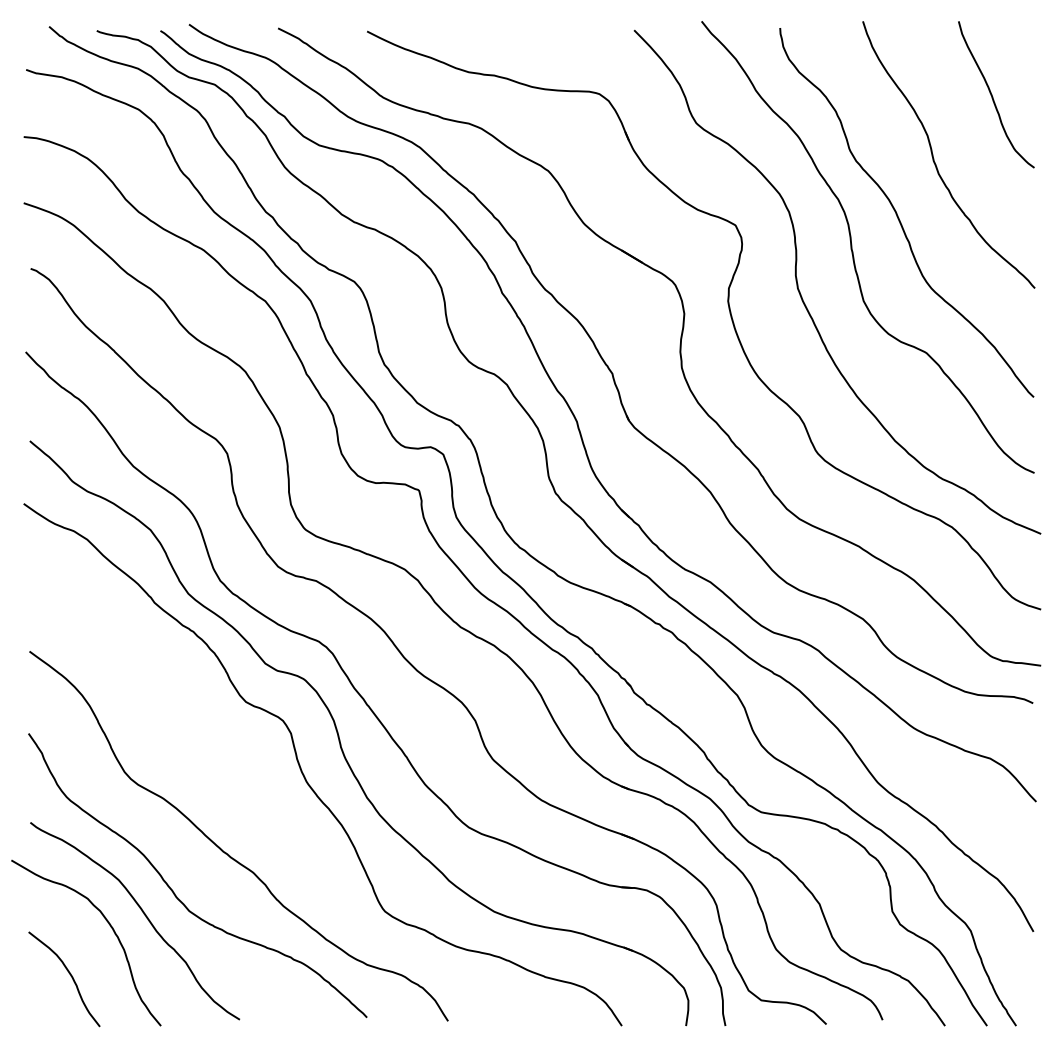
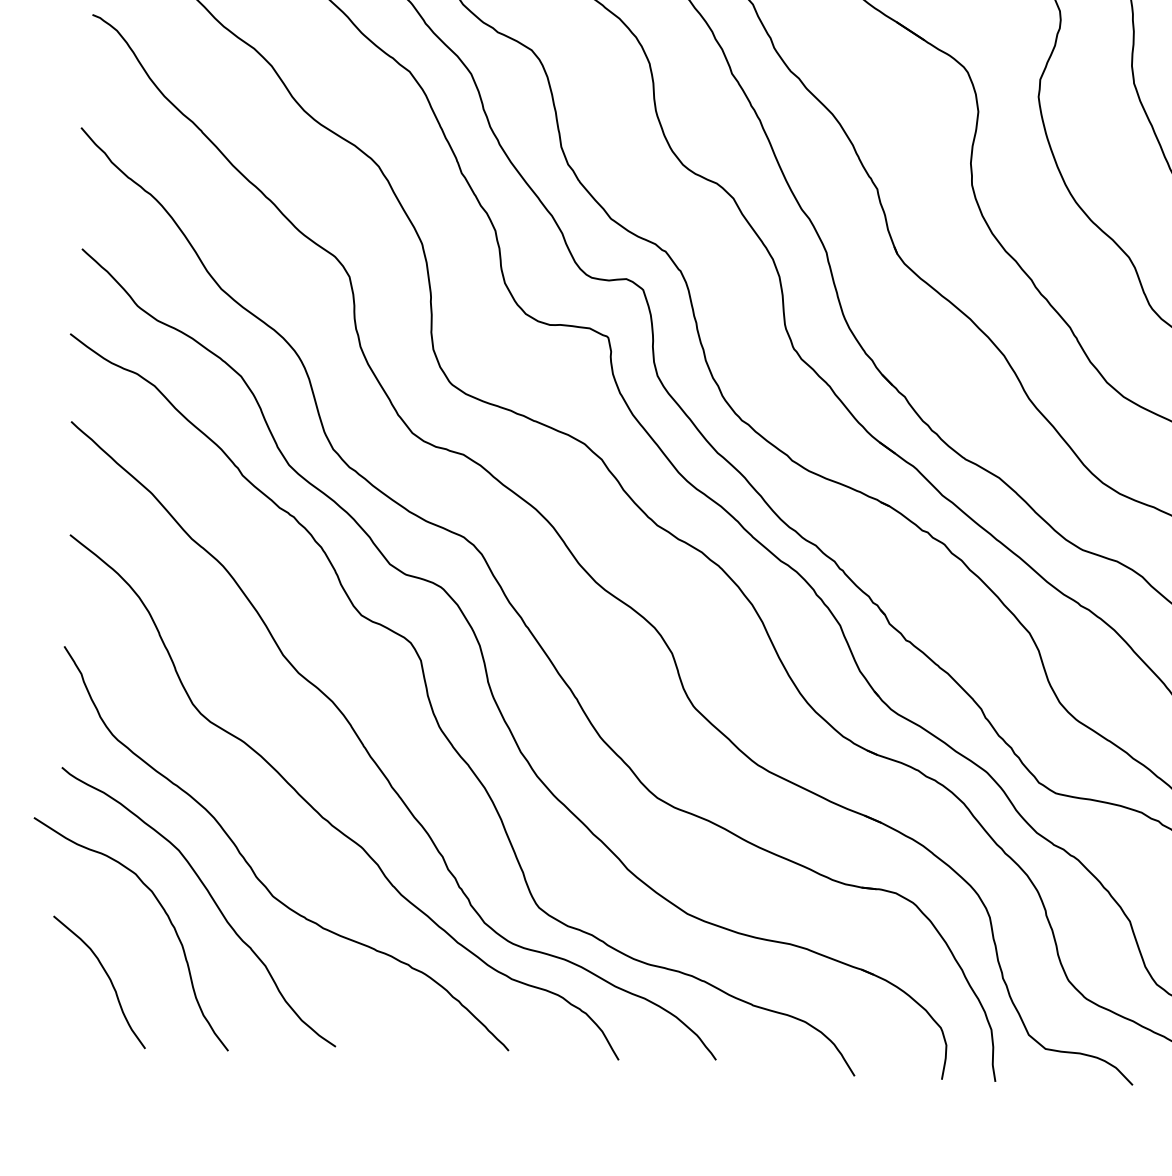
curve: (257, 804) -> (371, 755), added

